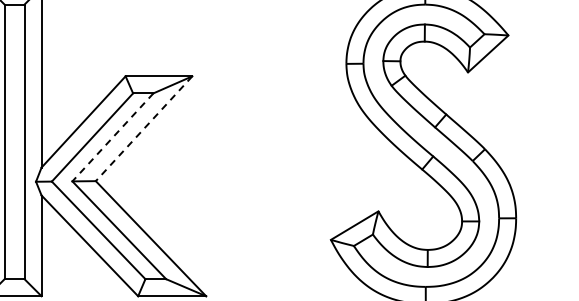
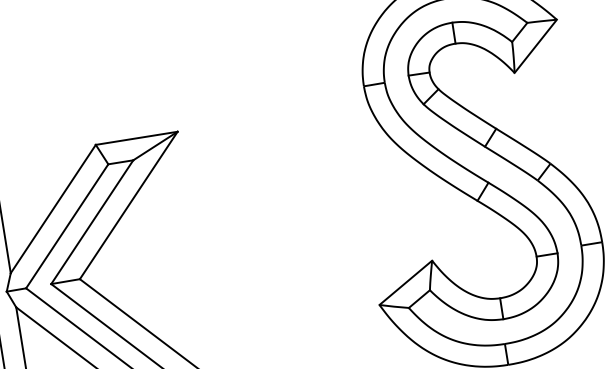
line: (143, 129) -> (128, 206), dashed -> solid
line: (112, 137) -> (91, 222), dashed -> solid

